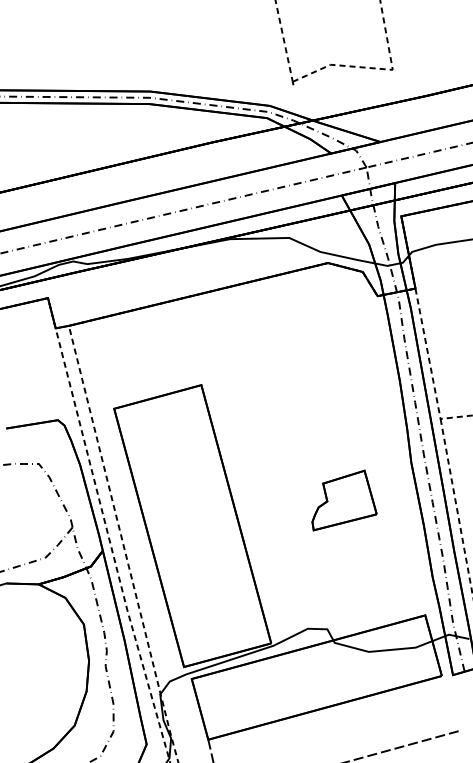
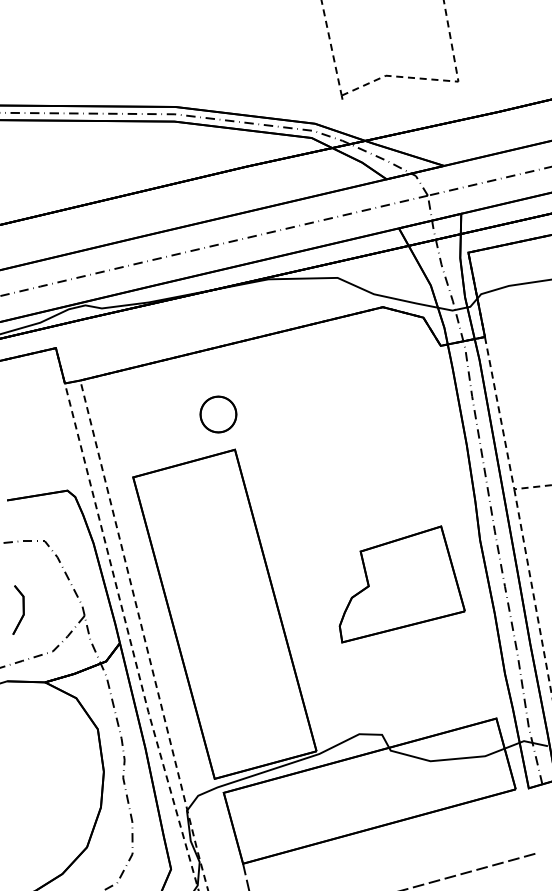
part: (187, 354) -> (218, 414), added
part: (343, 500) -> (401, 584), size x1.67
part: (15, 521) -> (18, 609), added

